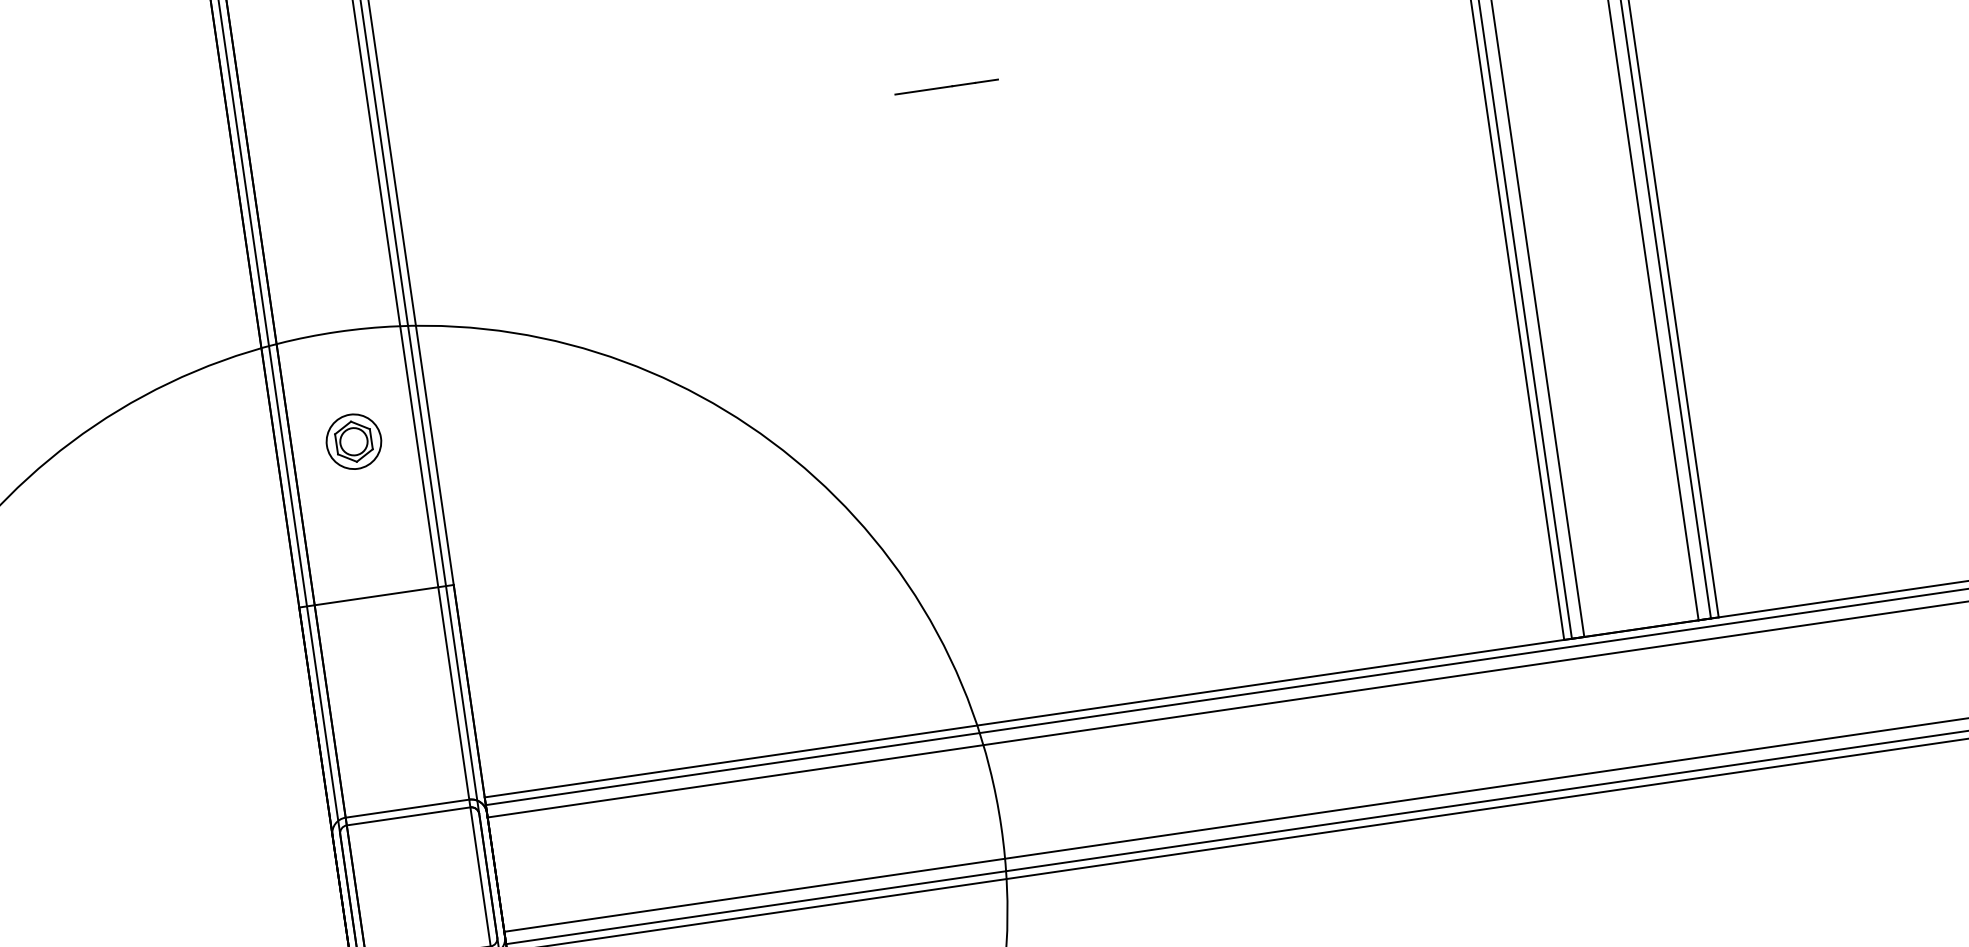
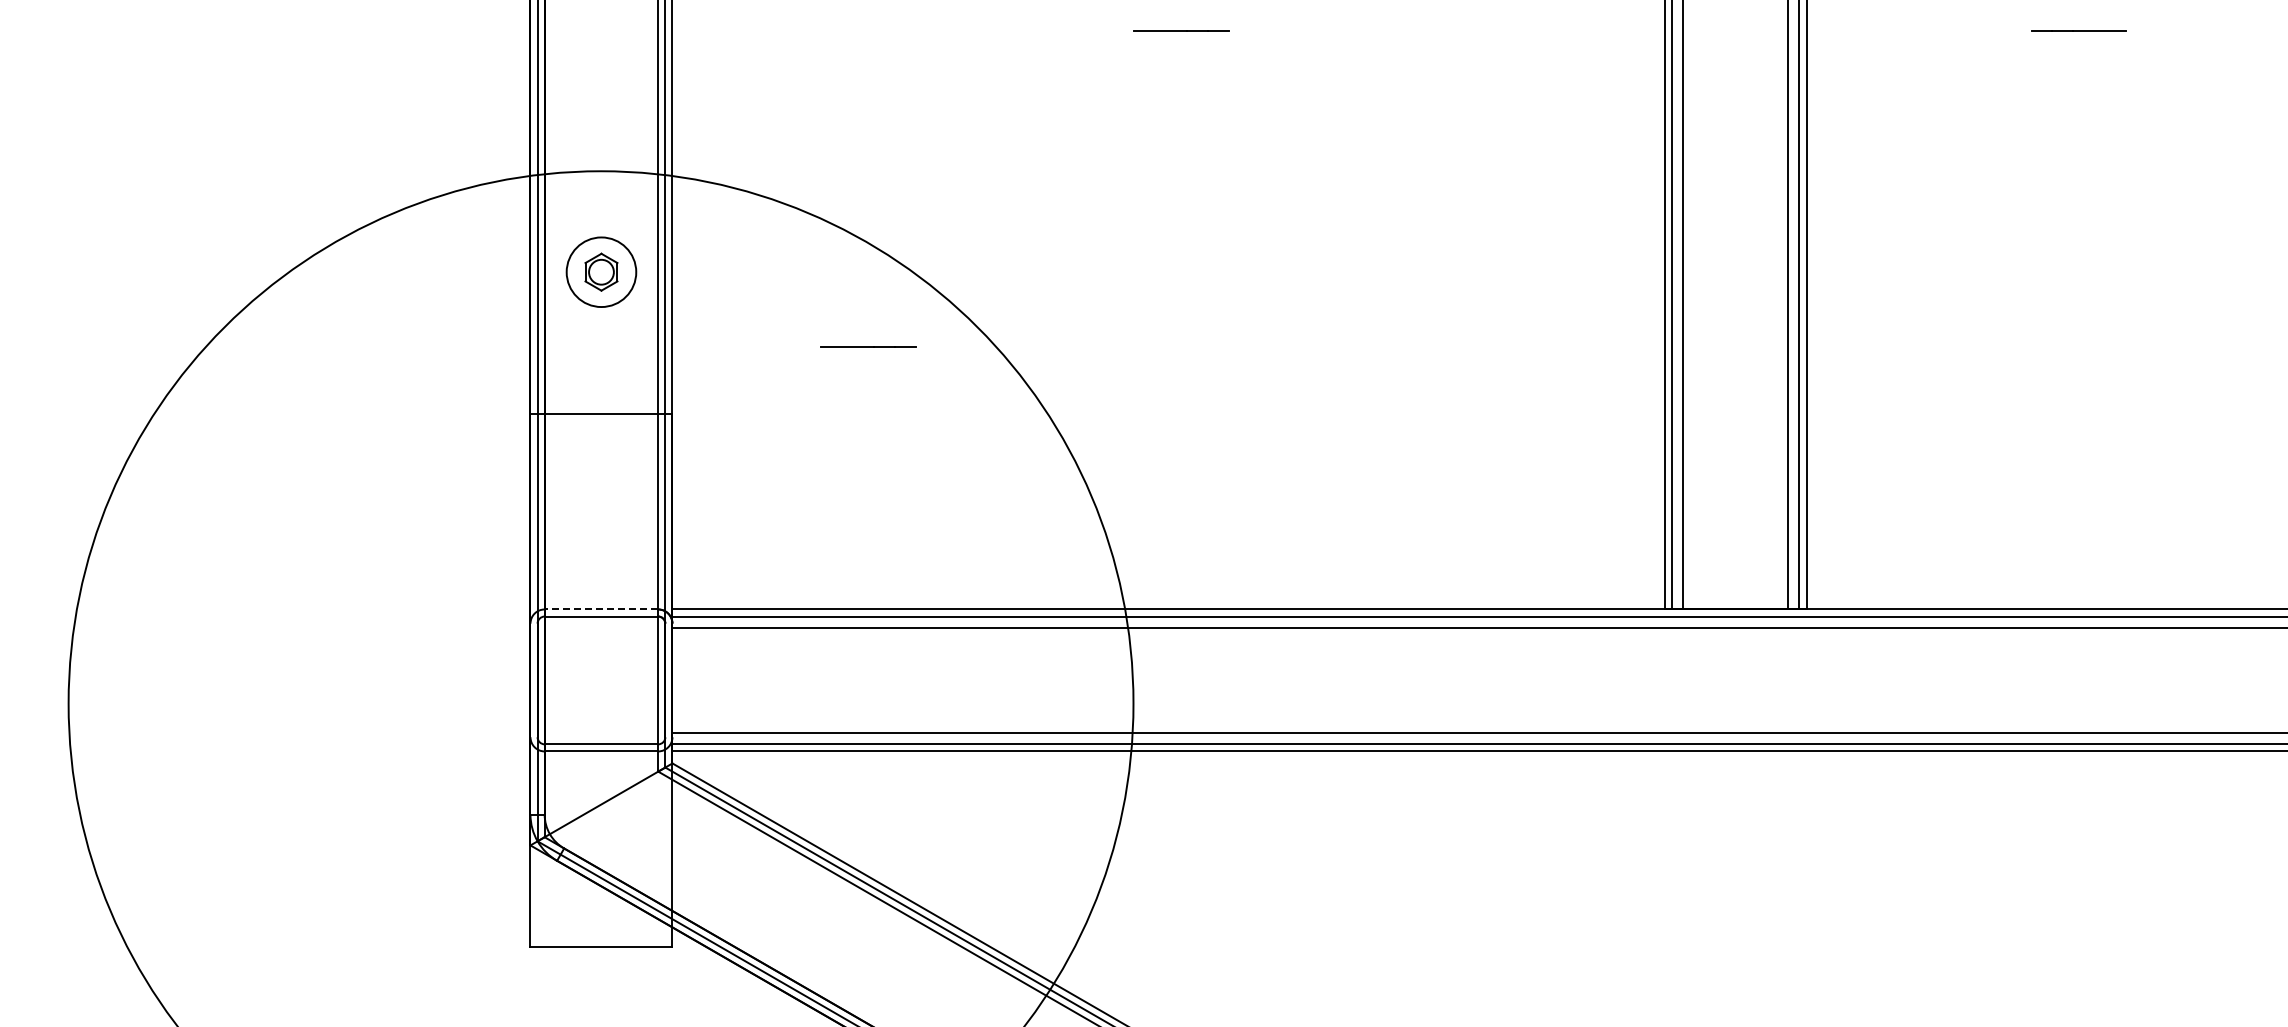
circle: (354, 442) -> (601, 272), size x1.4
line: (656, 480) -> (868, 346), added
line: (407, 808) -> (601, 609), solid -> dashed

